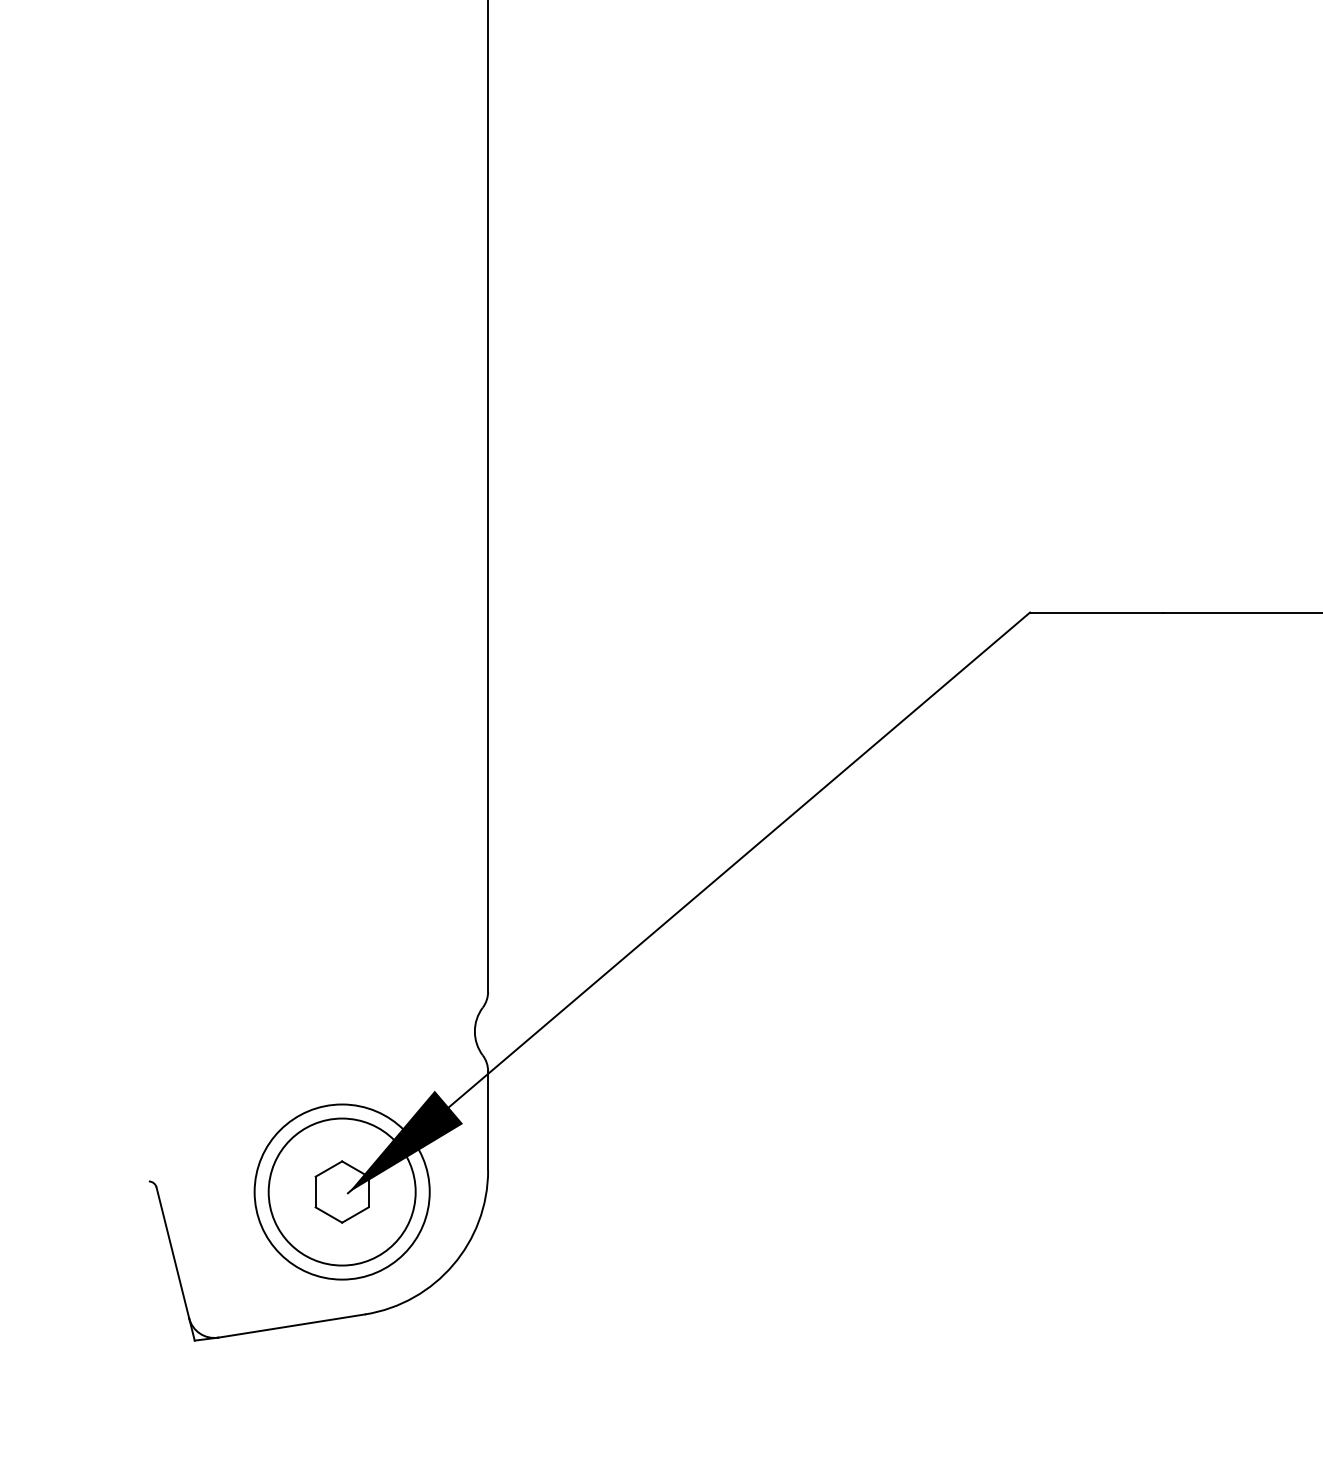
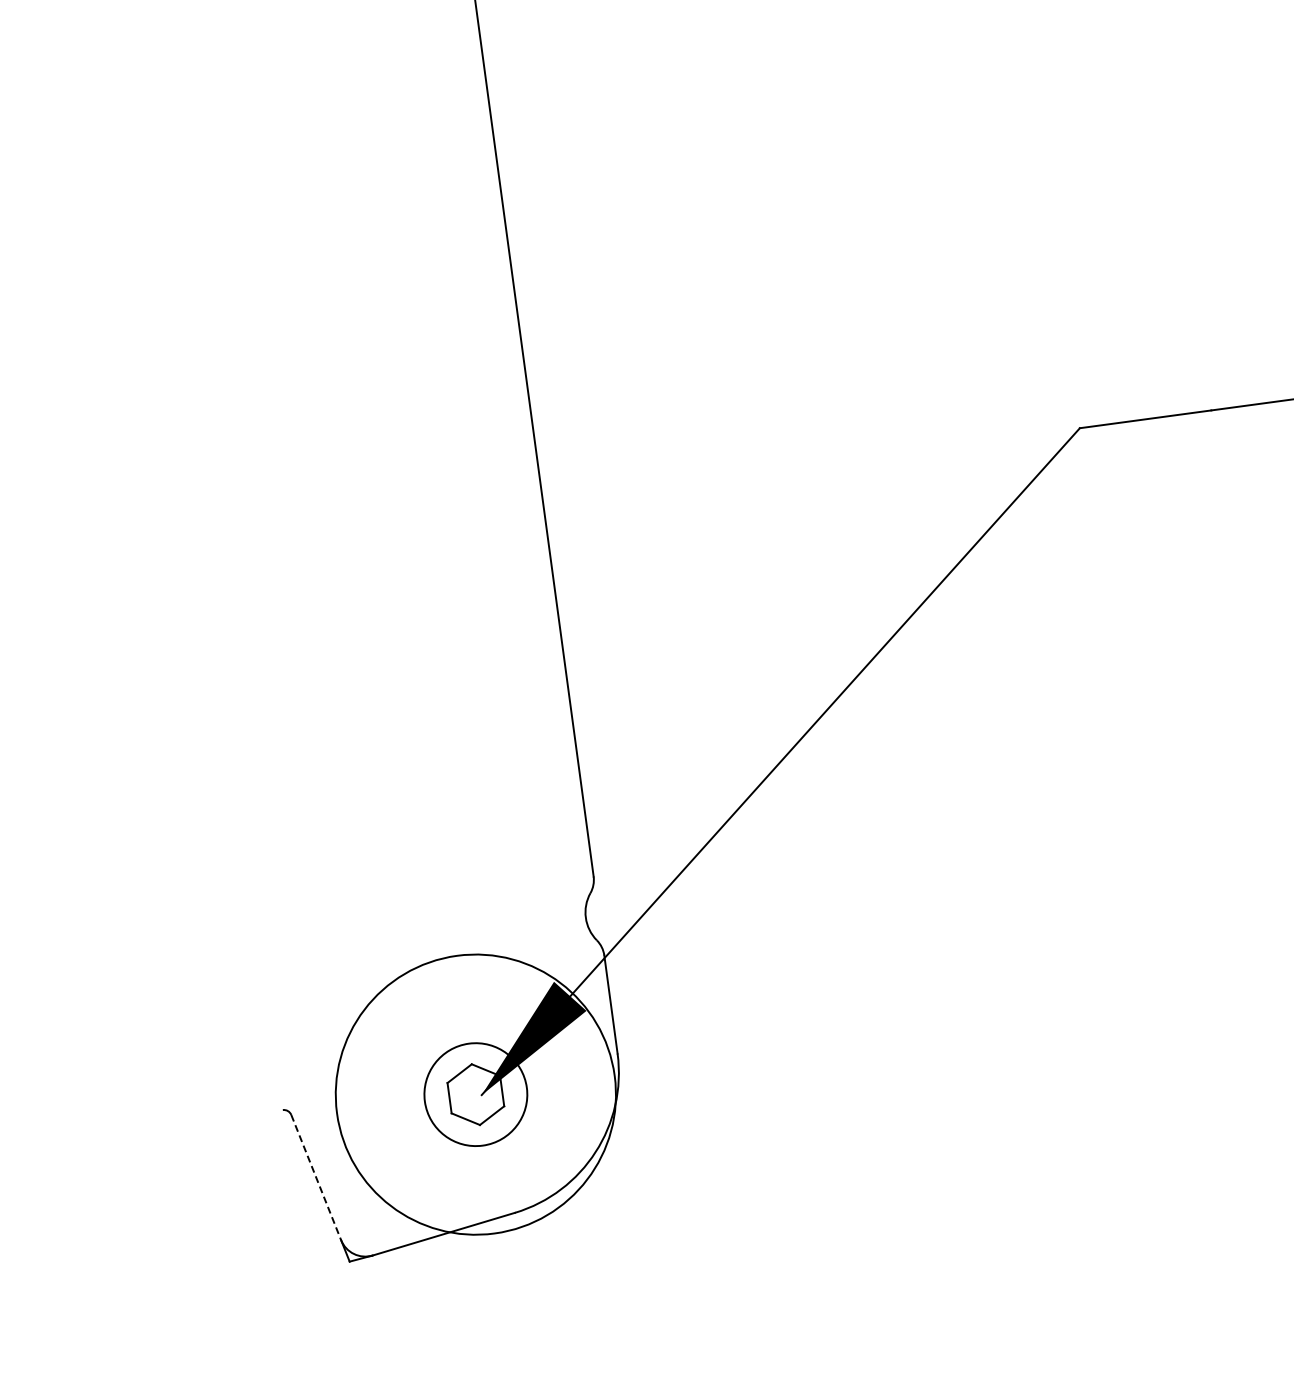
circle: (341, 1191) -> (475, 1094), size x0.7
circle: (341, 1191) -> (475, 1094), size x1.6
line: (173, 1253) -> (316, 1178), solid -> dashed

